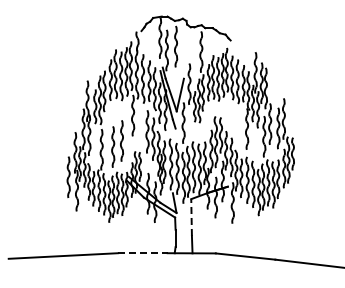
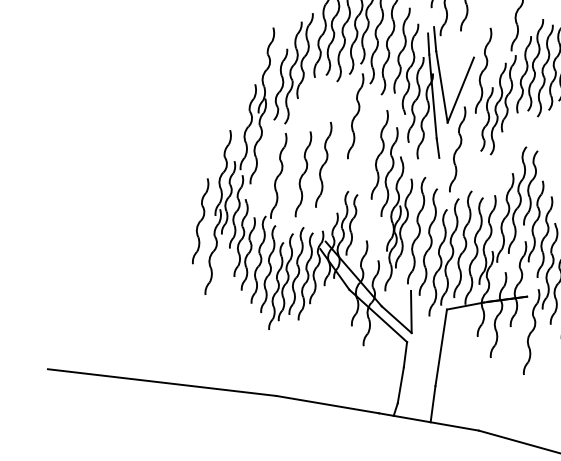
line: (191, 217) -> (441, 347), dashed -> solid
line: (142, 253) -> (326, 405), dashed -> solid

